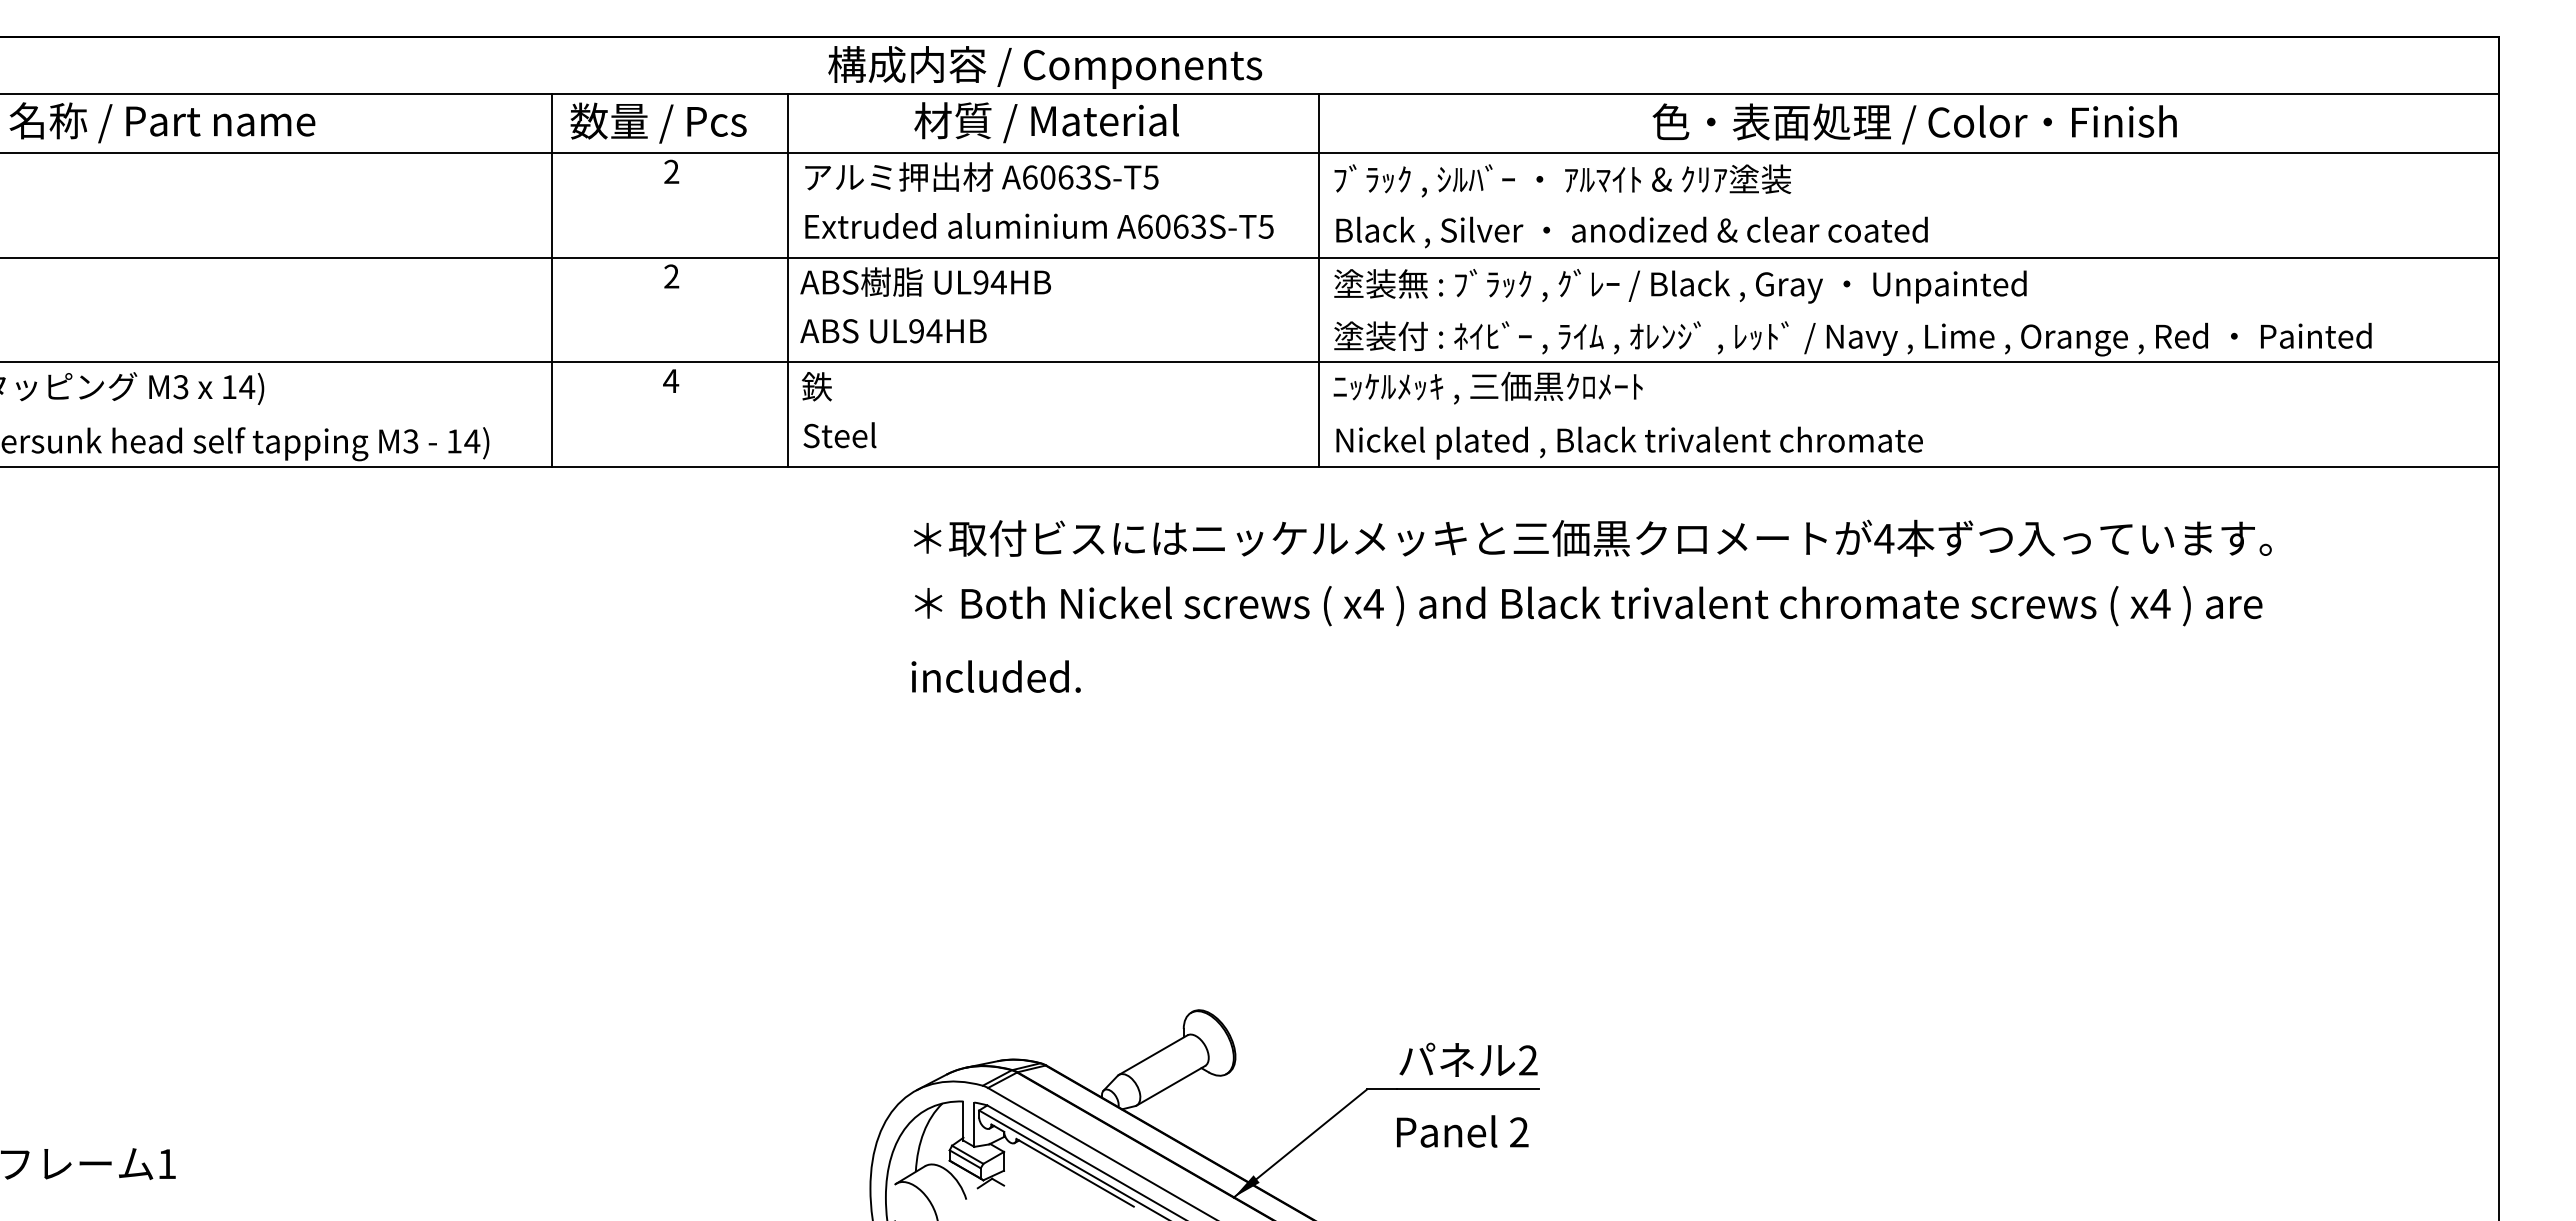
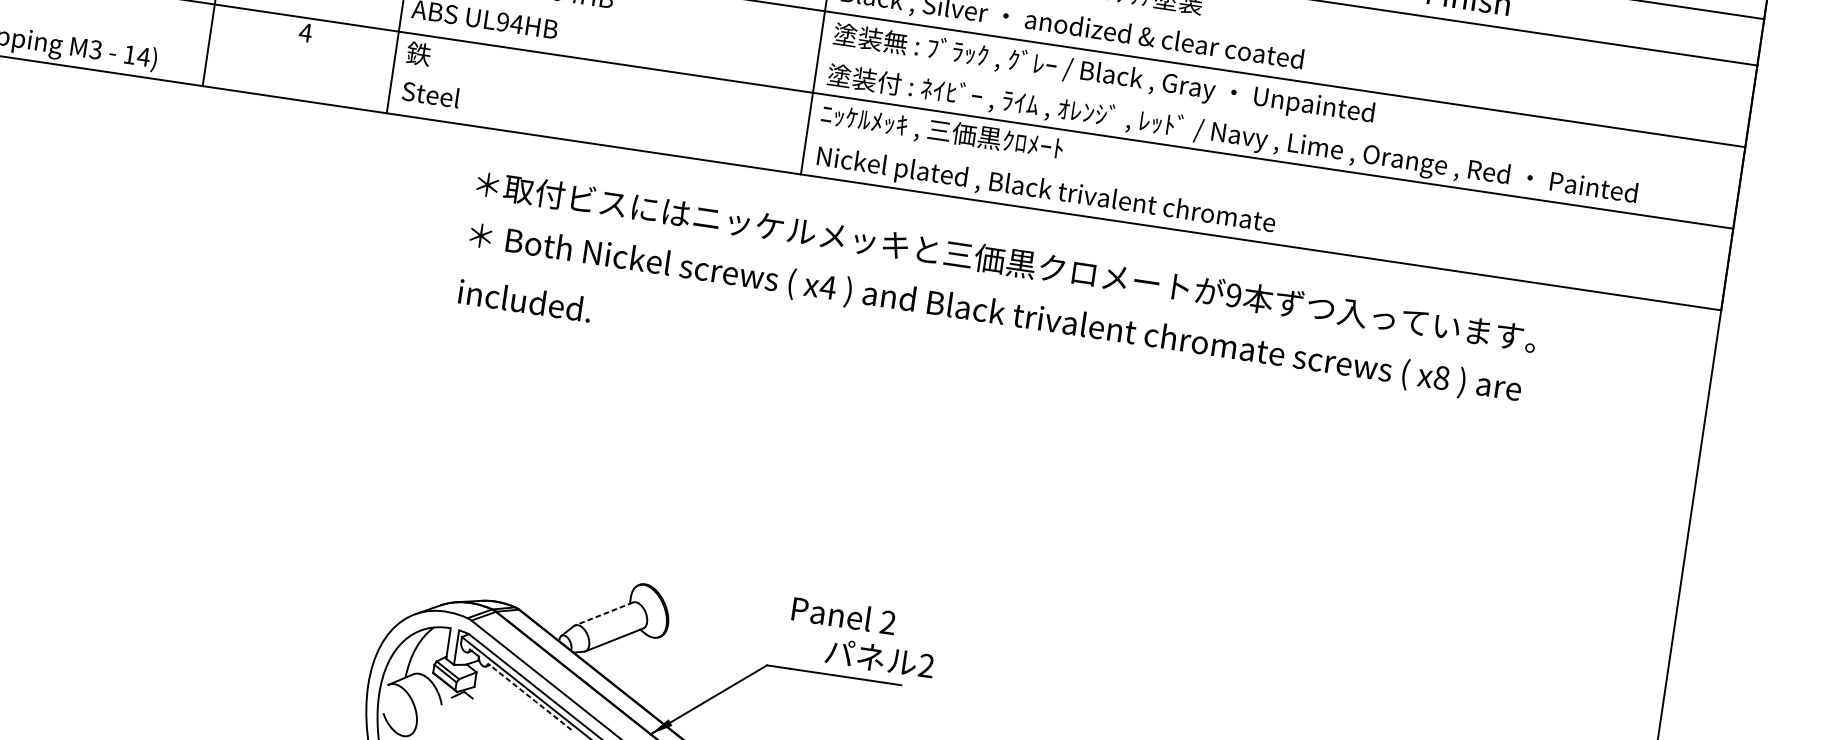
text: (1884, 538) -> (1233, 295), 4 -> 9
text: (2160, 603) -> (1441, 377), x4 -> x8
line: (1153, 1055) -> (604, 614), solid -> dashed
text: (1468, 1059) -> (879, 658), moved
text: (1462, 1131) -> (843, 615), moved
line: (1075, 1172) -> (529, 696), solid -> dashed

